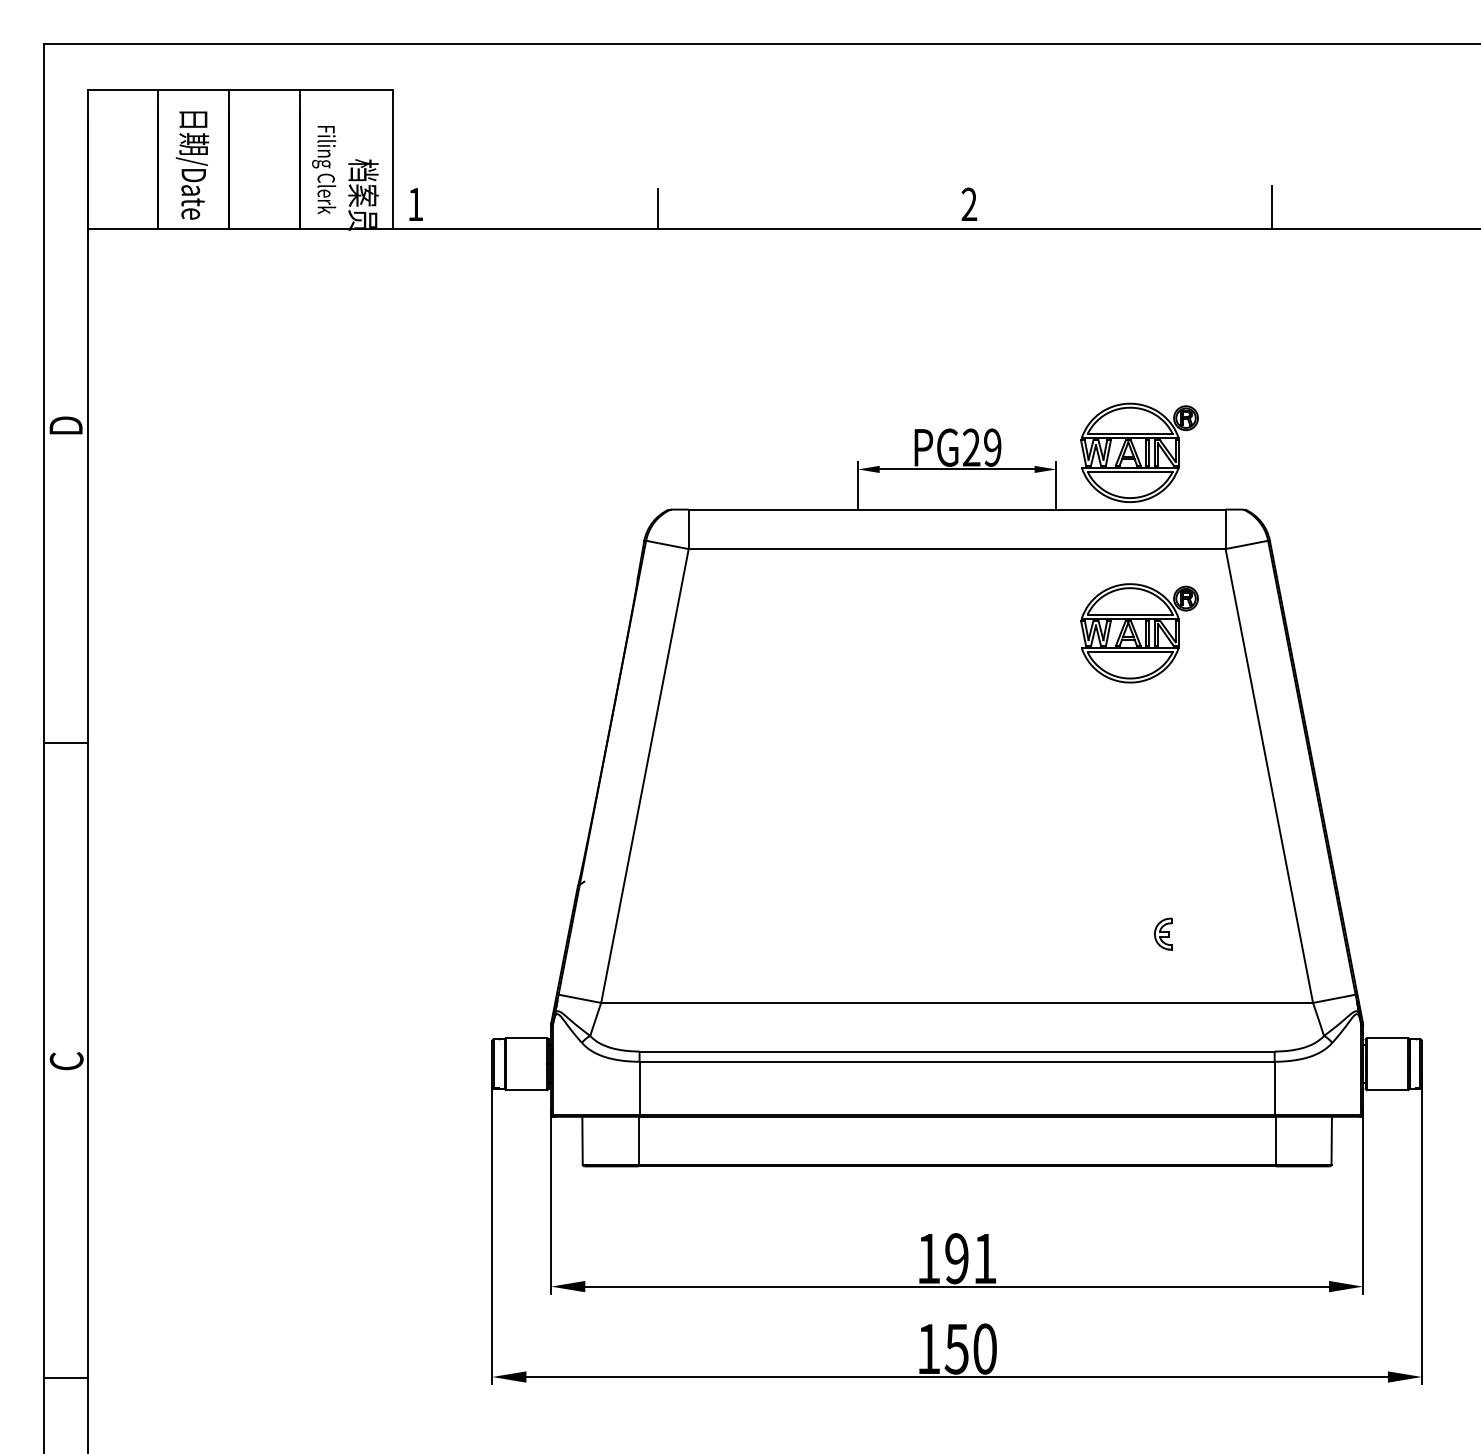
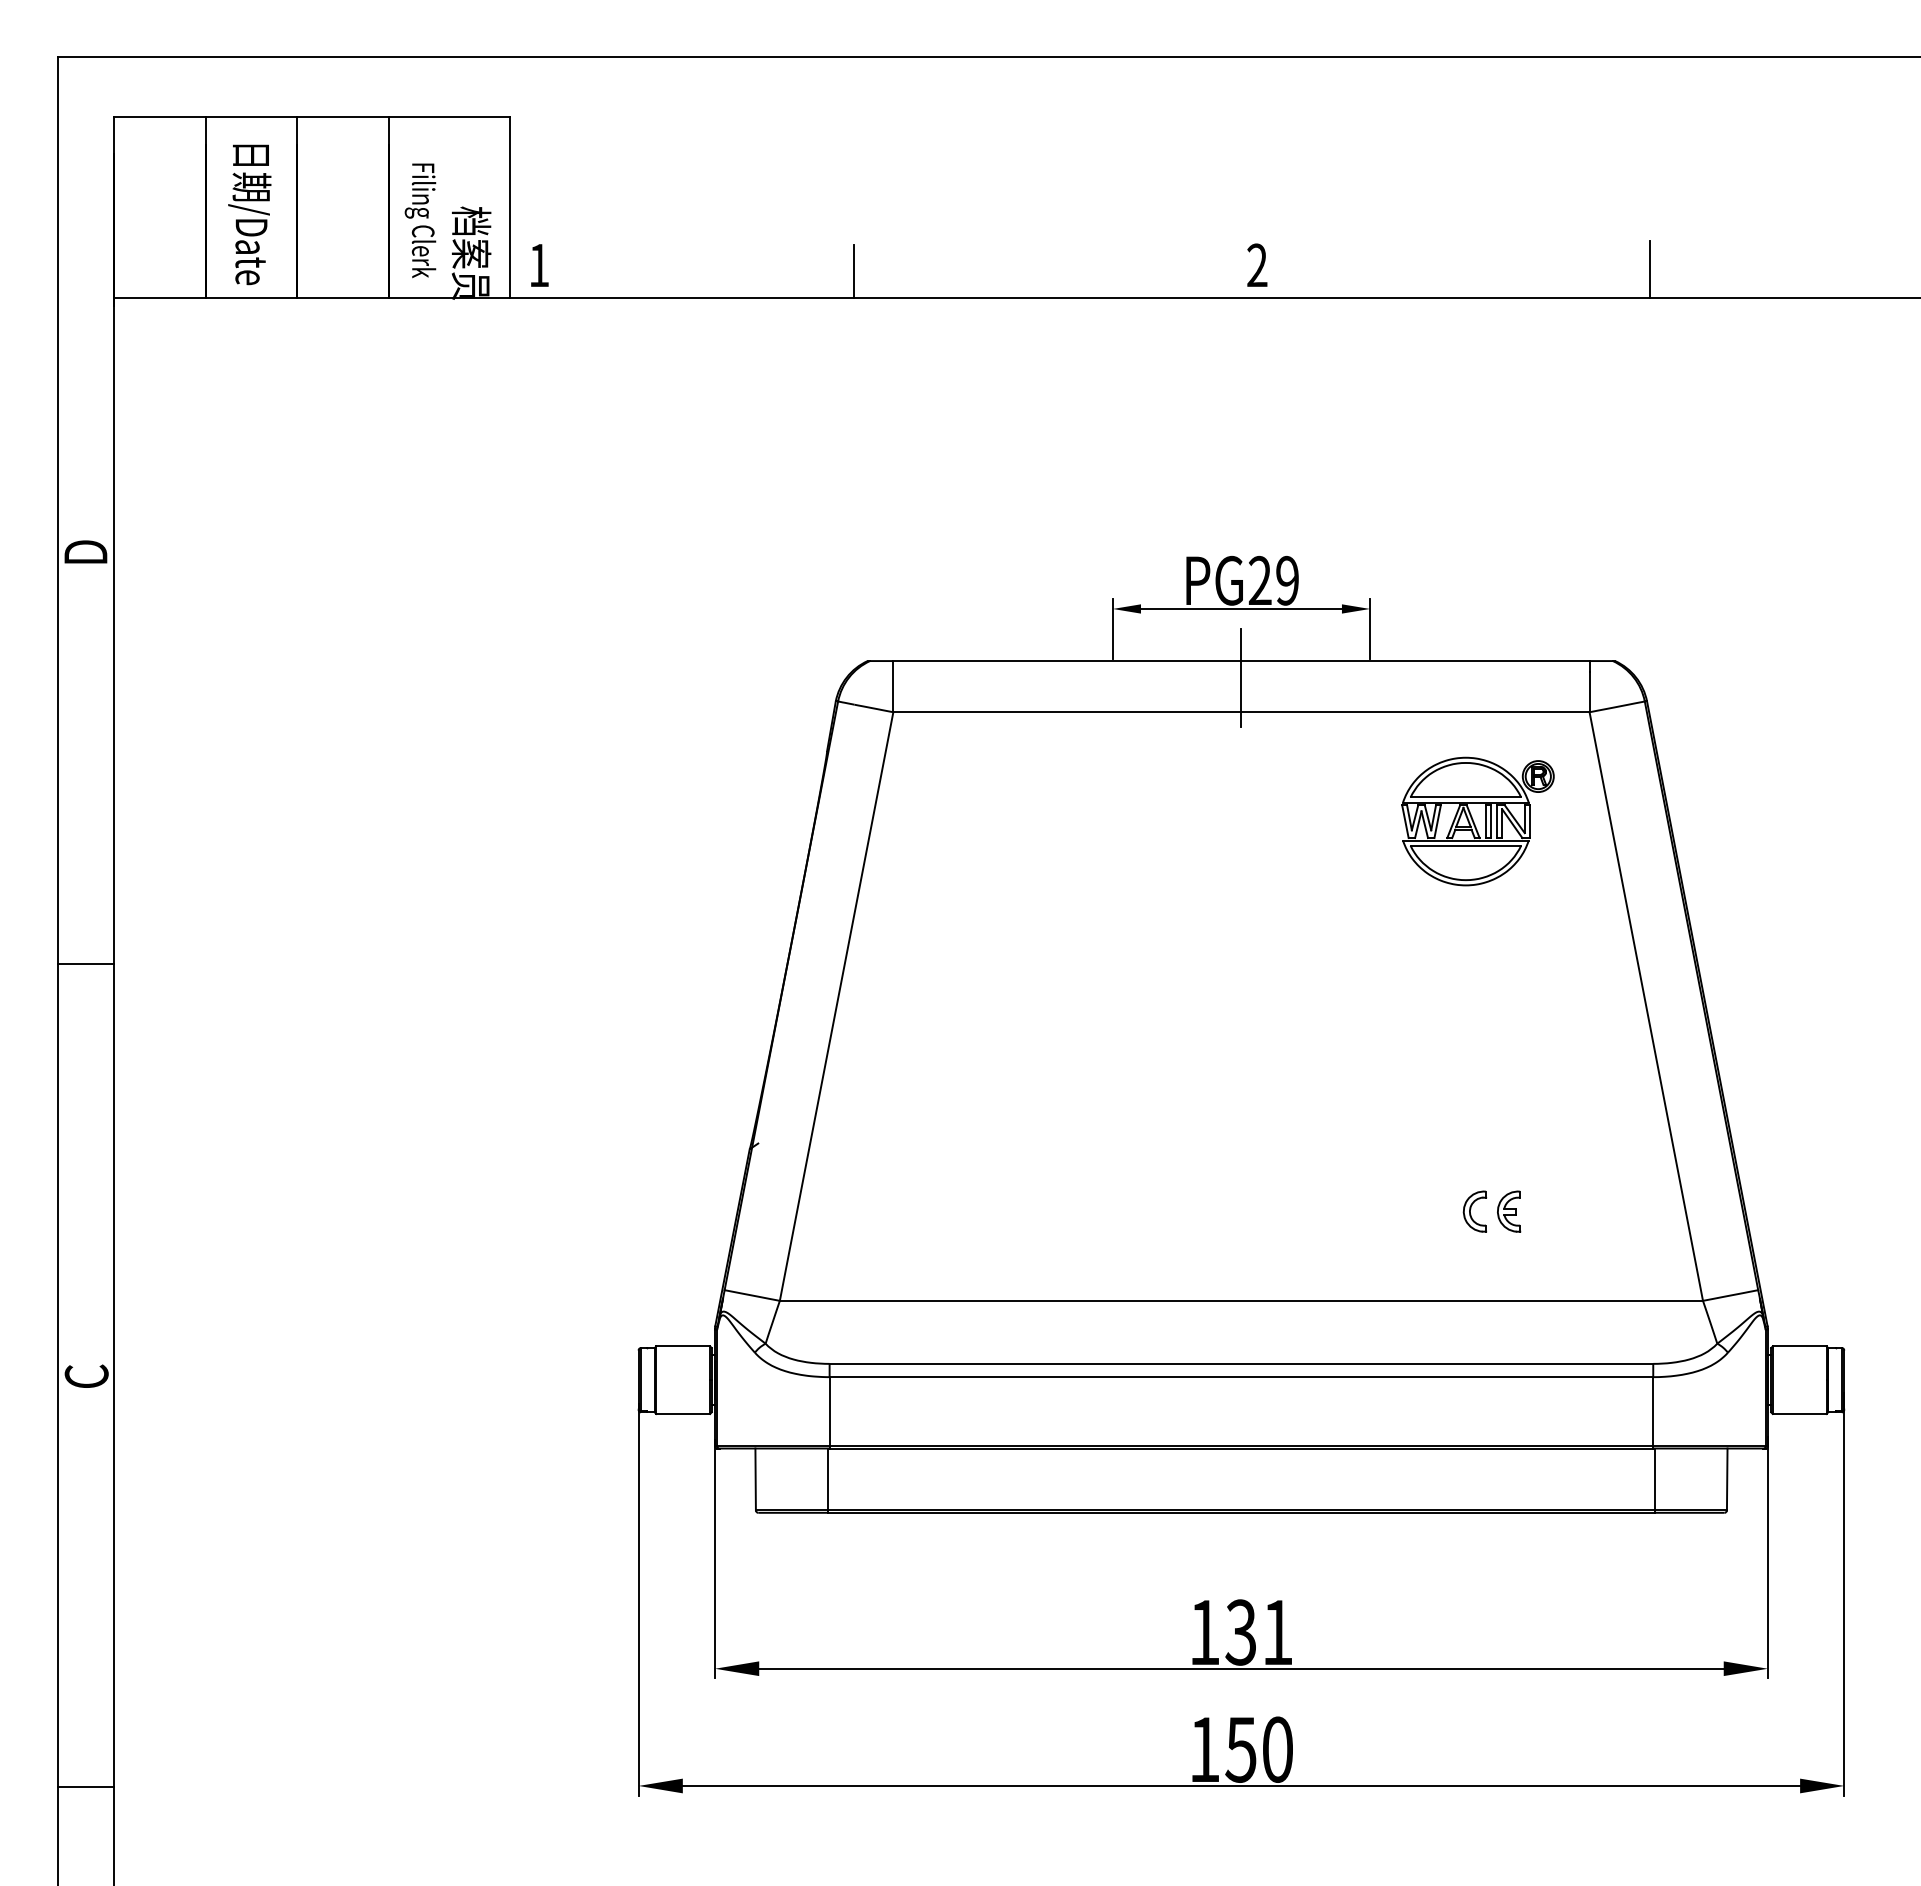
part: (1139, 452) -> (1477, 587), removed
line: (957, 522) -> (1241, 677), added
part: (1136, 934) -> (1474, 1211), added
text: (956, 1258) -> (1240, 1632), 191 -> 131

